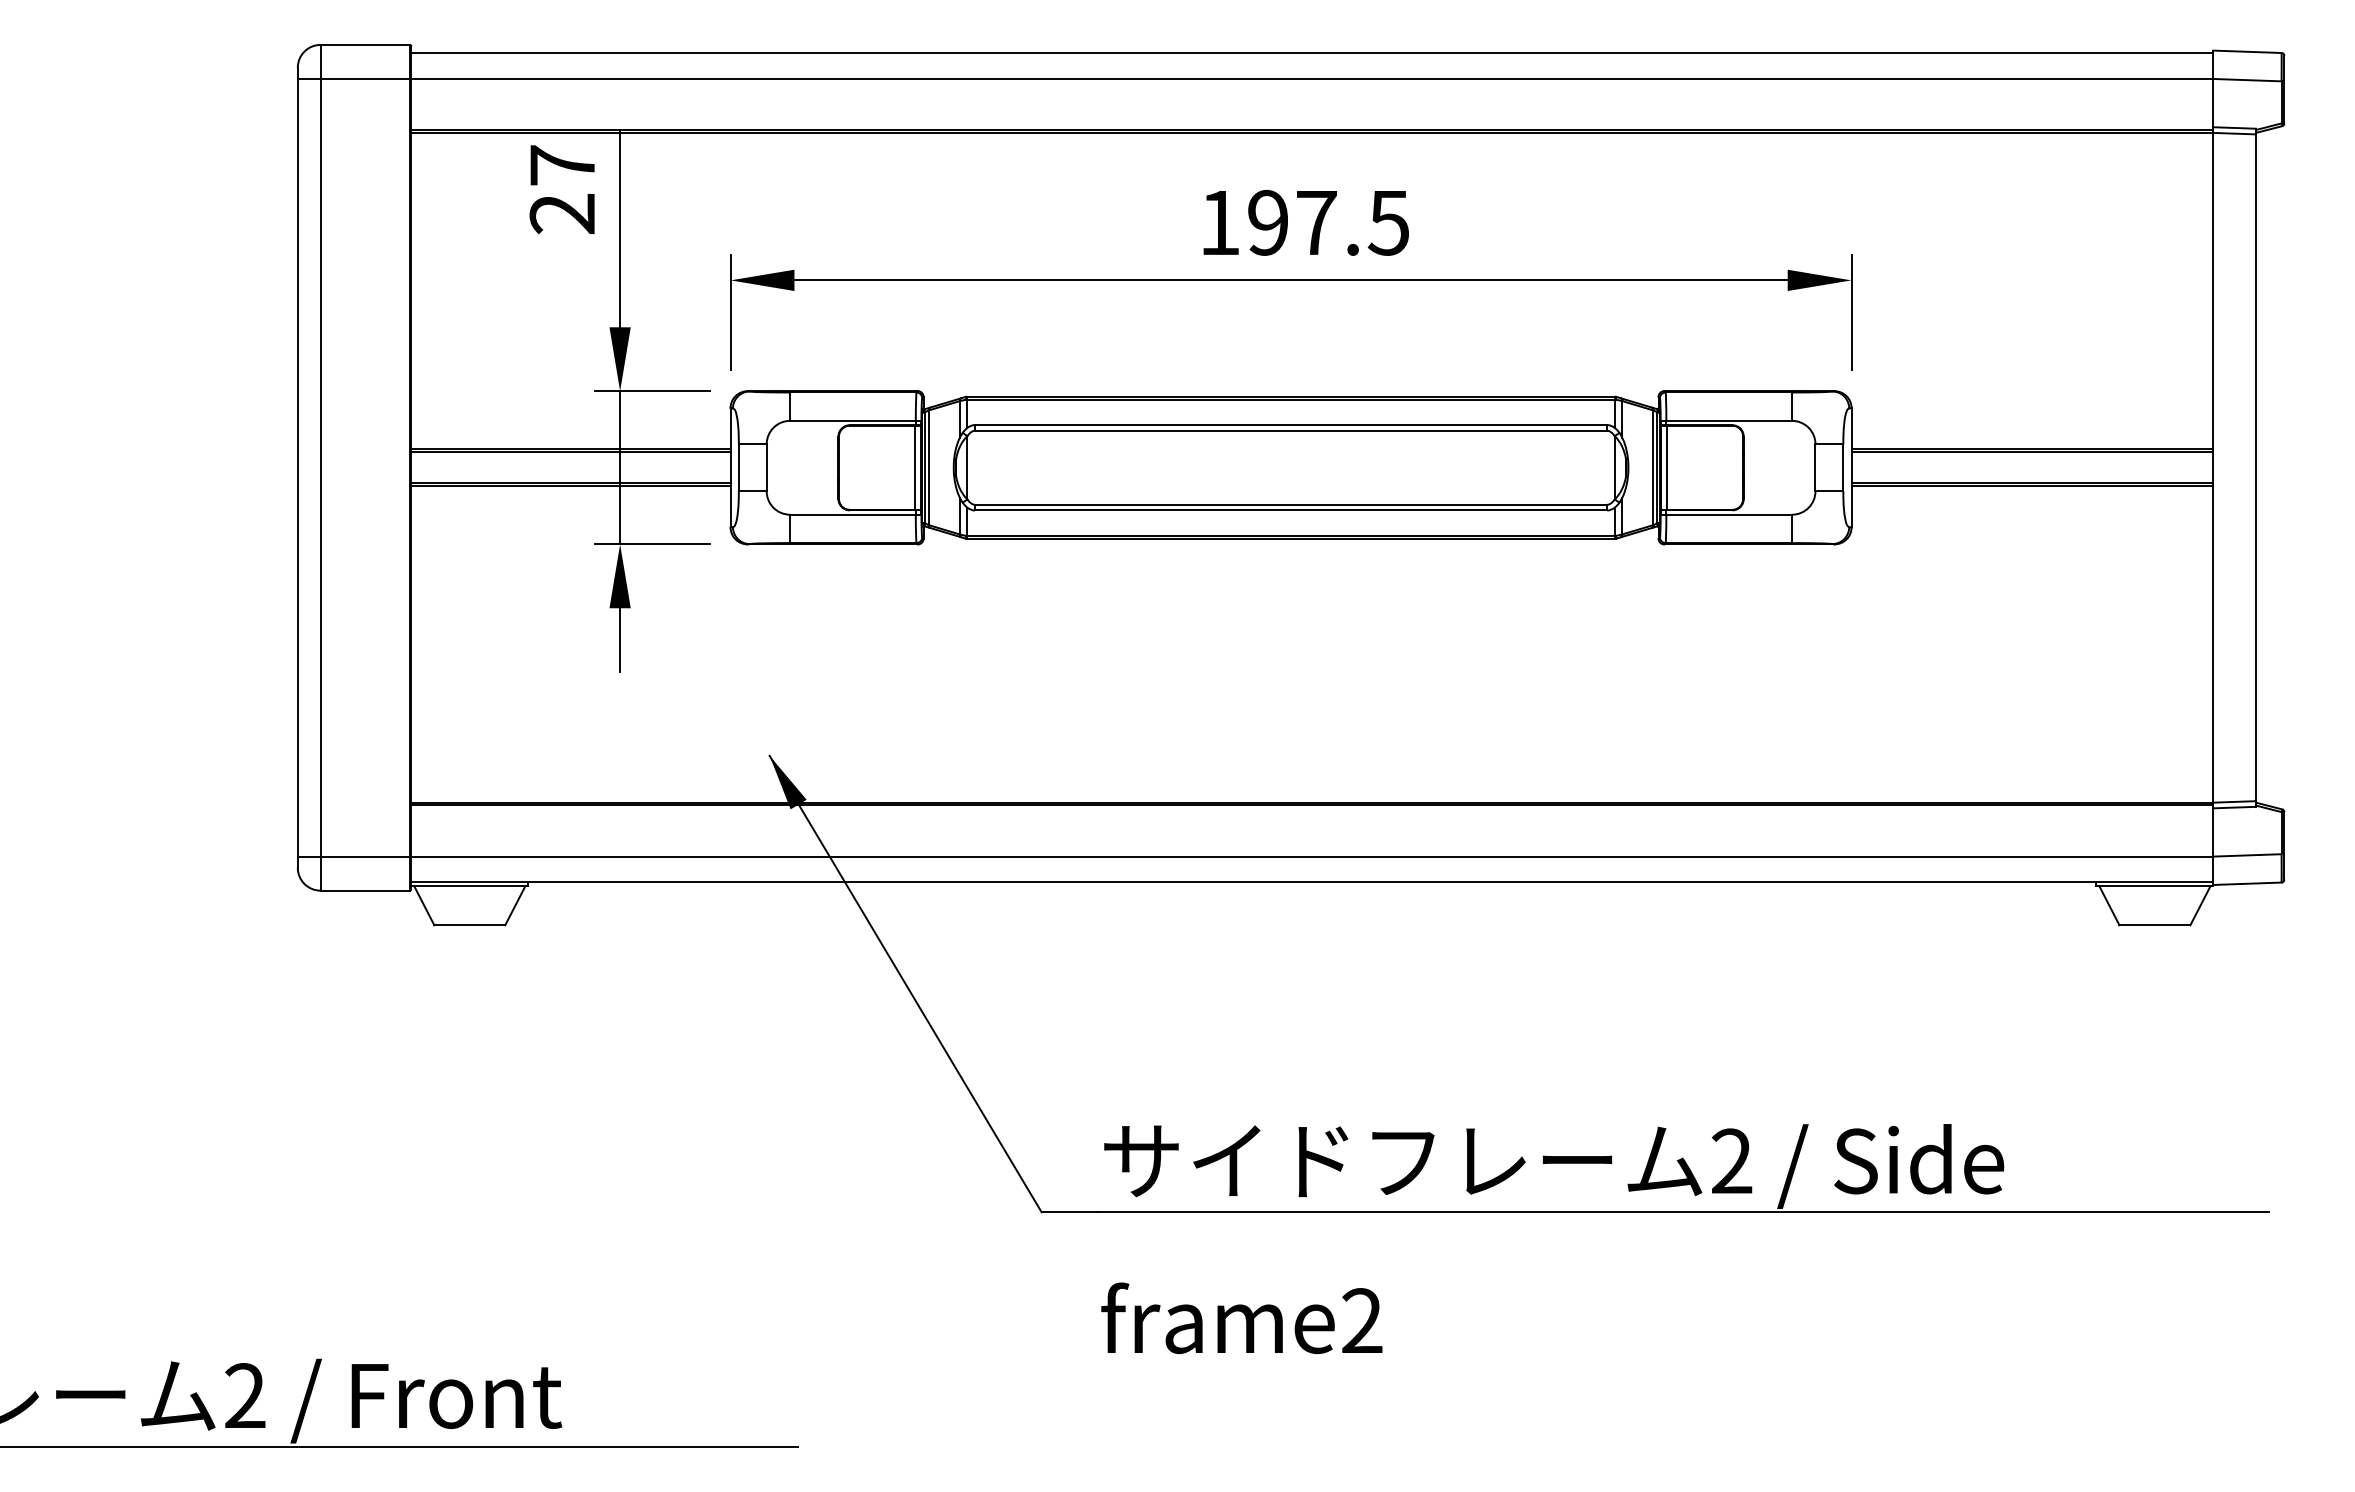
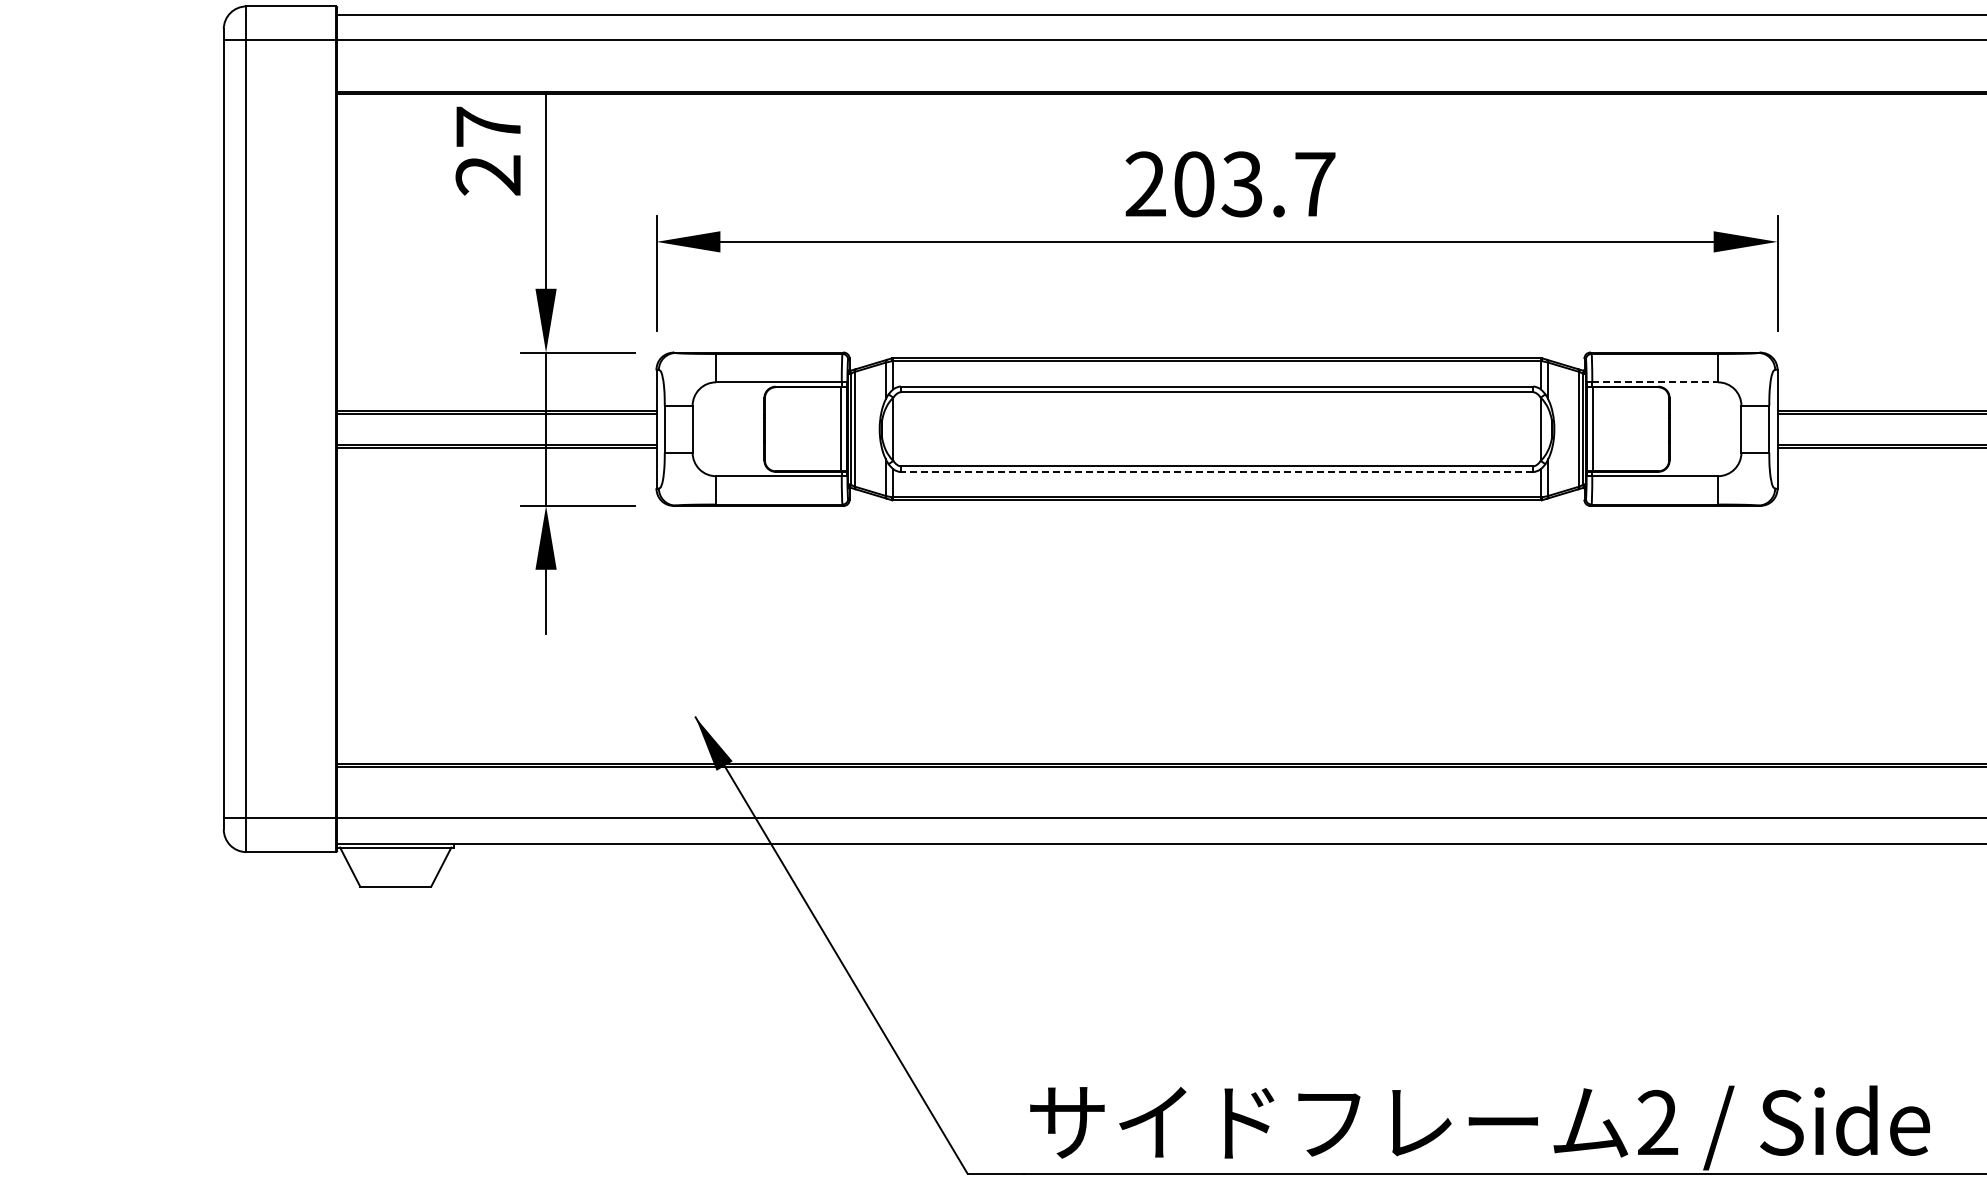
text: (1304, 222) -> (1230, 183), 197.5 -> 203.7
line: (1729, 420) -> (1655, 381), solid -> dashed
line: (1290, 510) -> (1216, 471), solid -> dashed

